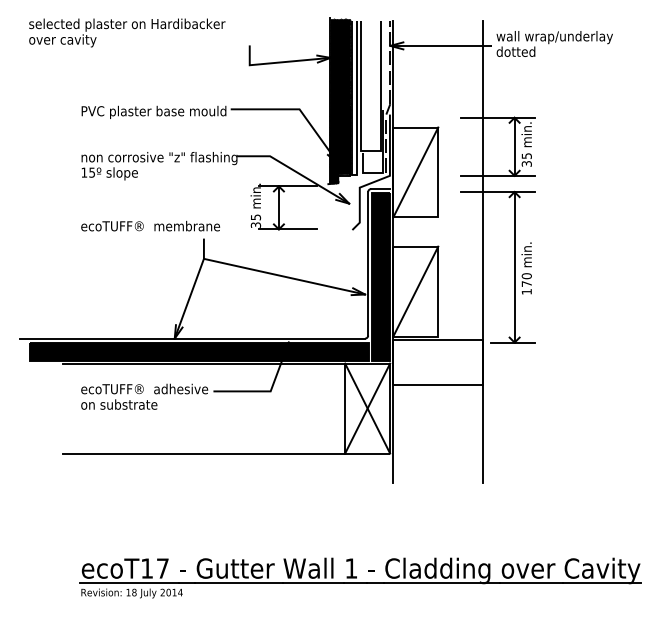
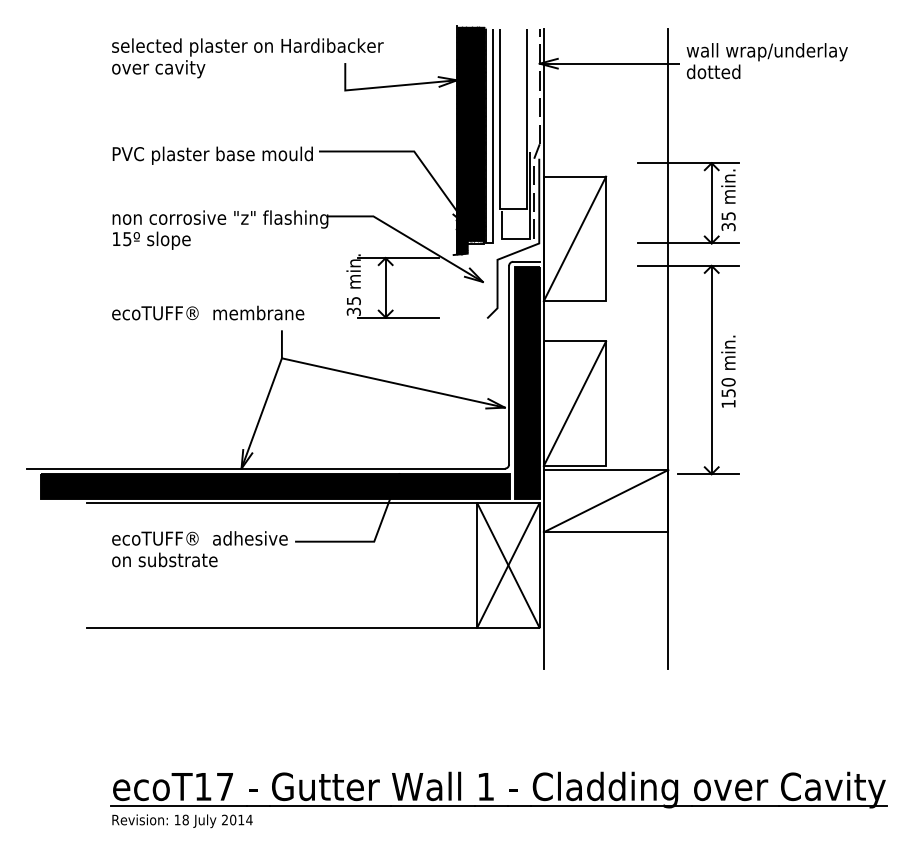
text: (127, 32) -> (248, 57), moved
text: (526, 283) -> (728, 392), 170 -> 150
line: (438, 361) -> (606, 500), added

